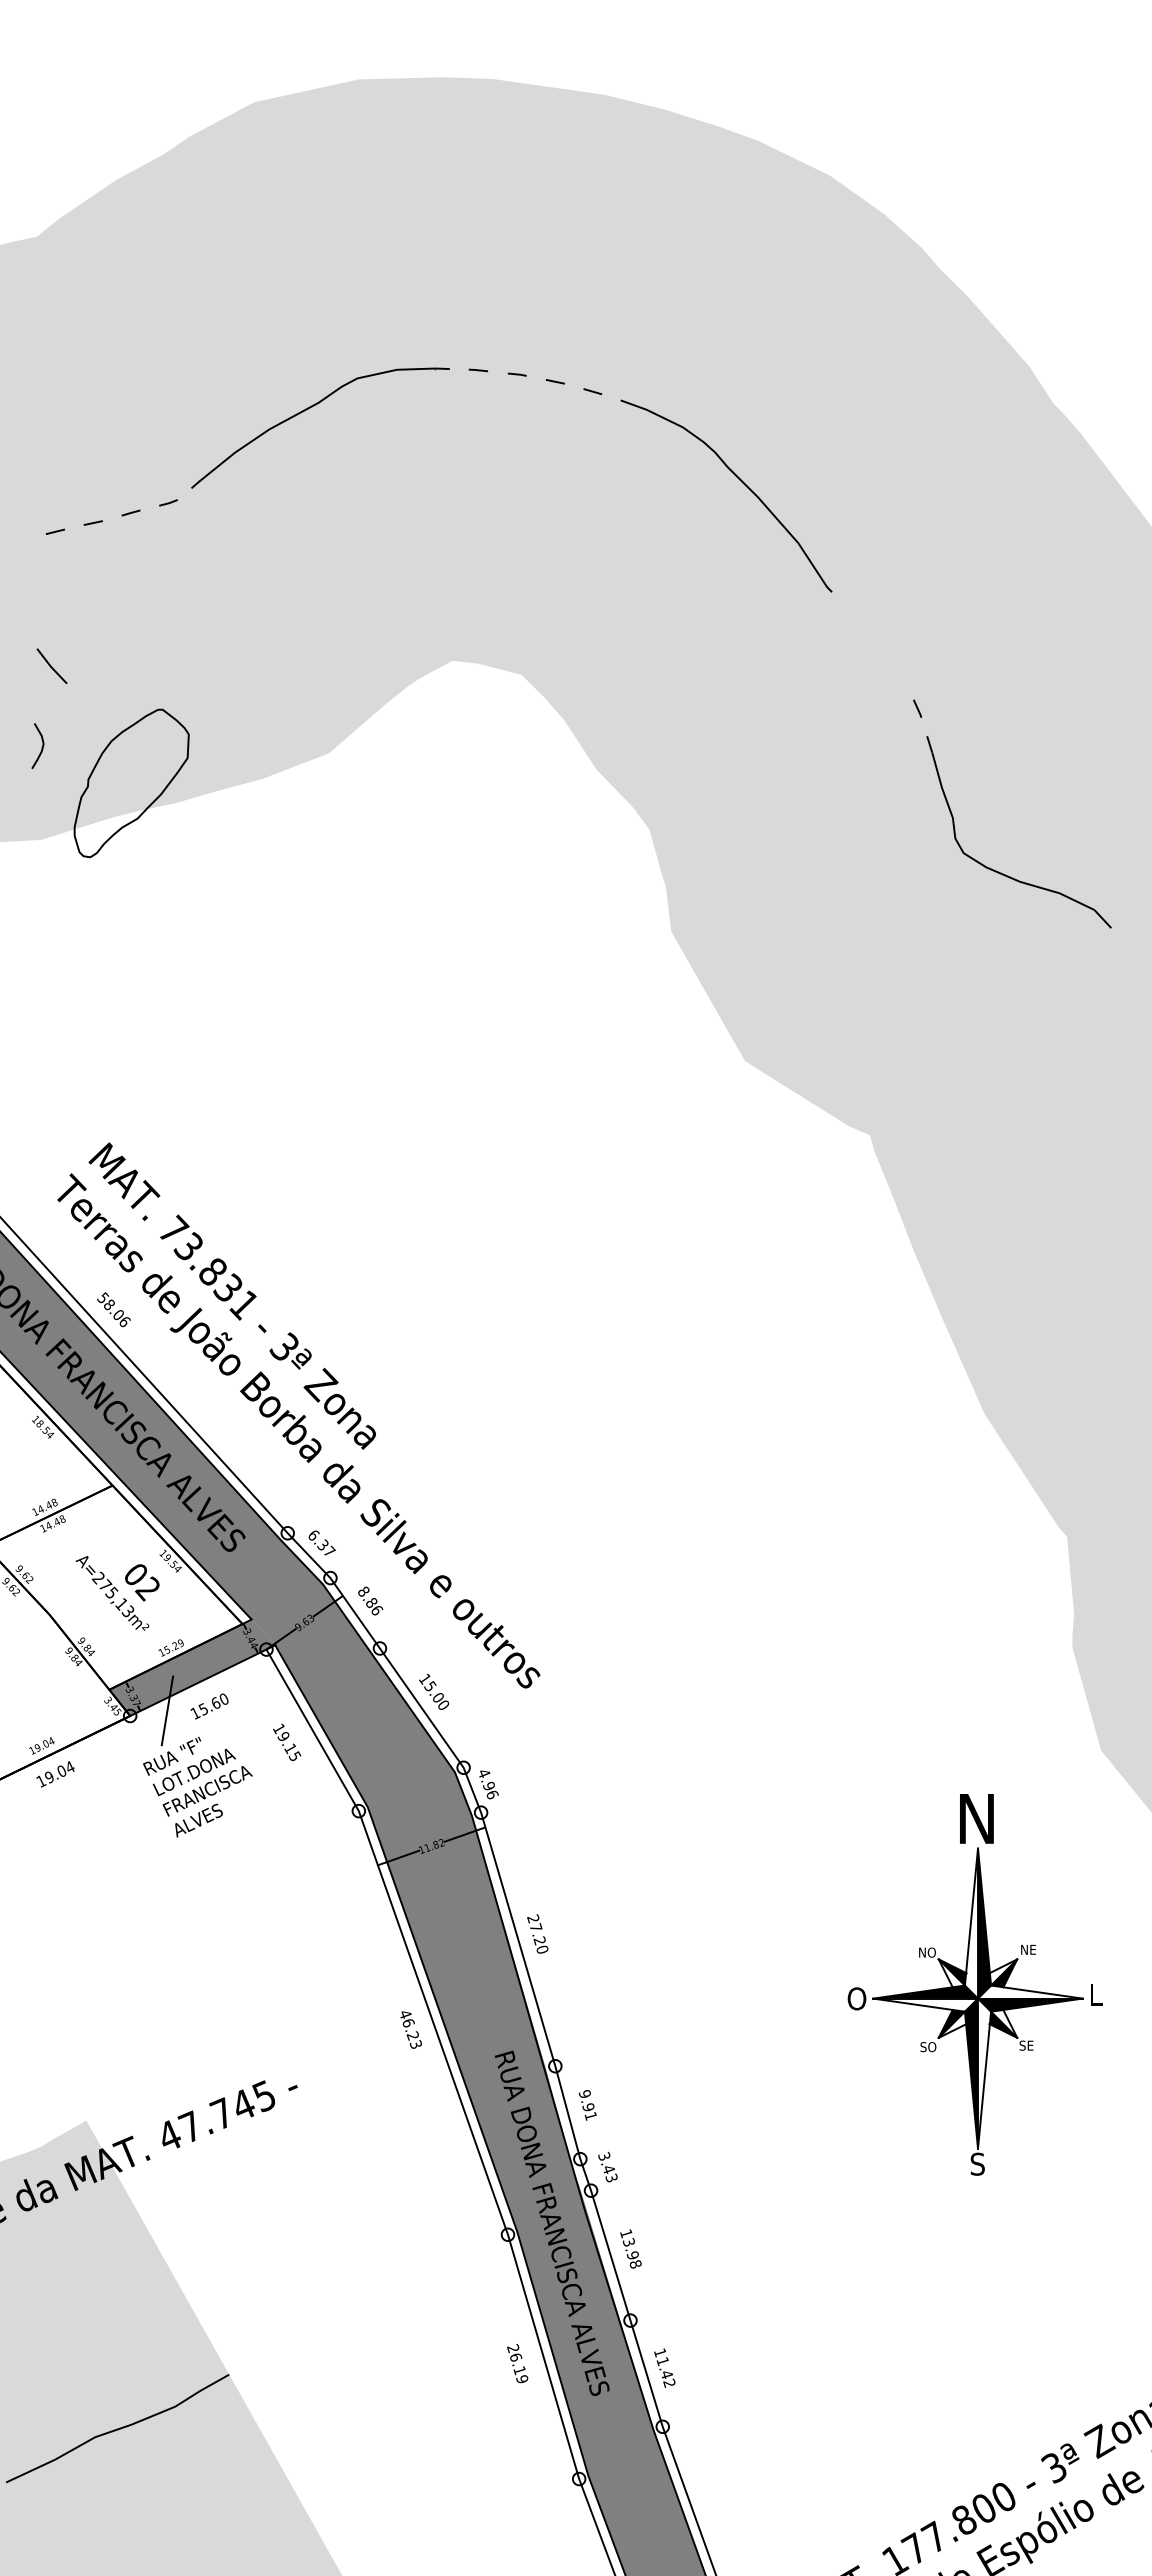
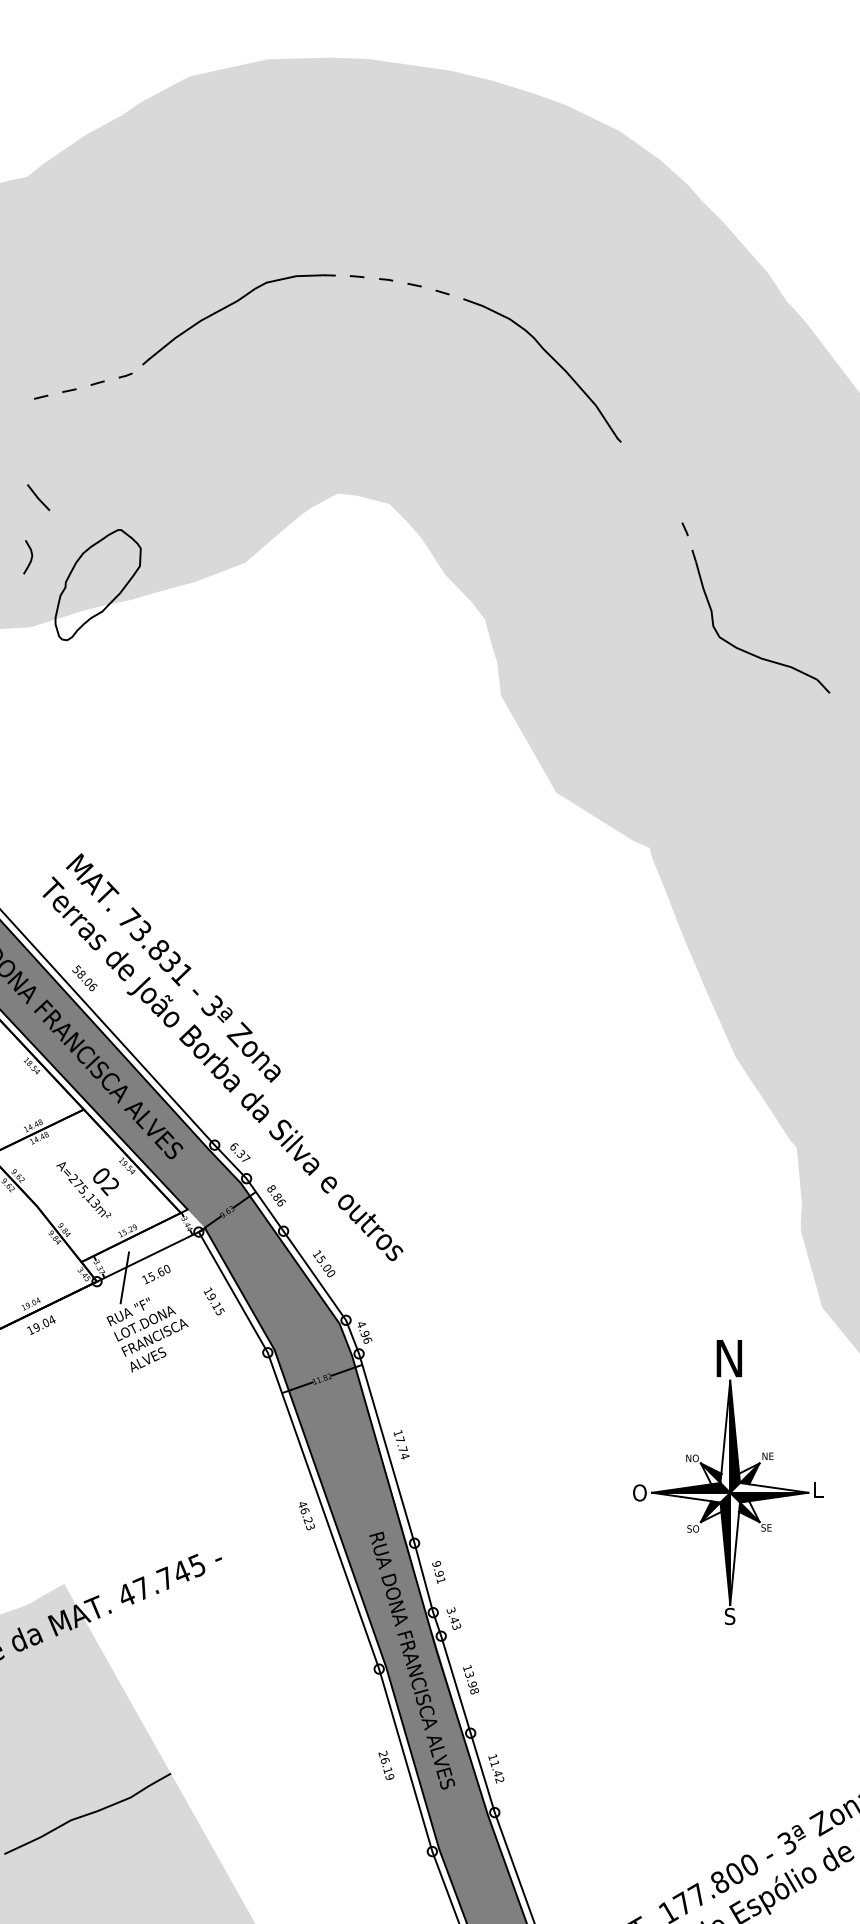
fill: (192, 1667) -> (143, 1245), removed
text: (537, 1933) -> (401, 1444), 27.20 -> 17.74

